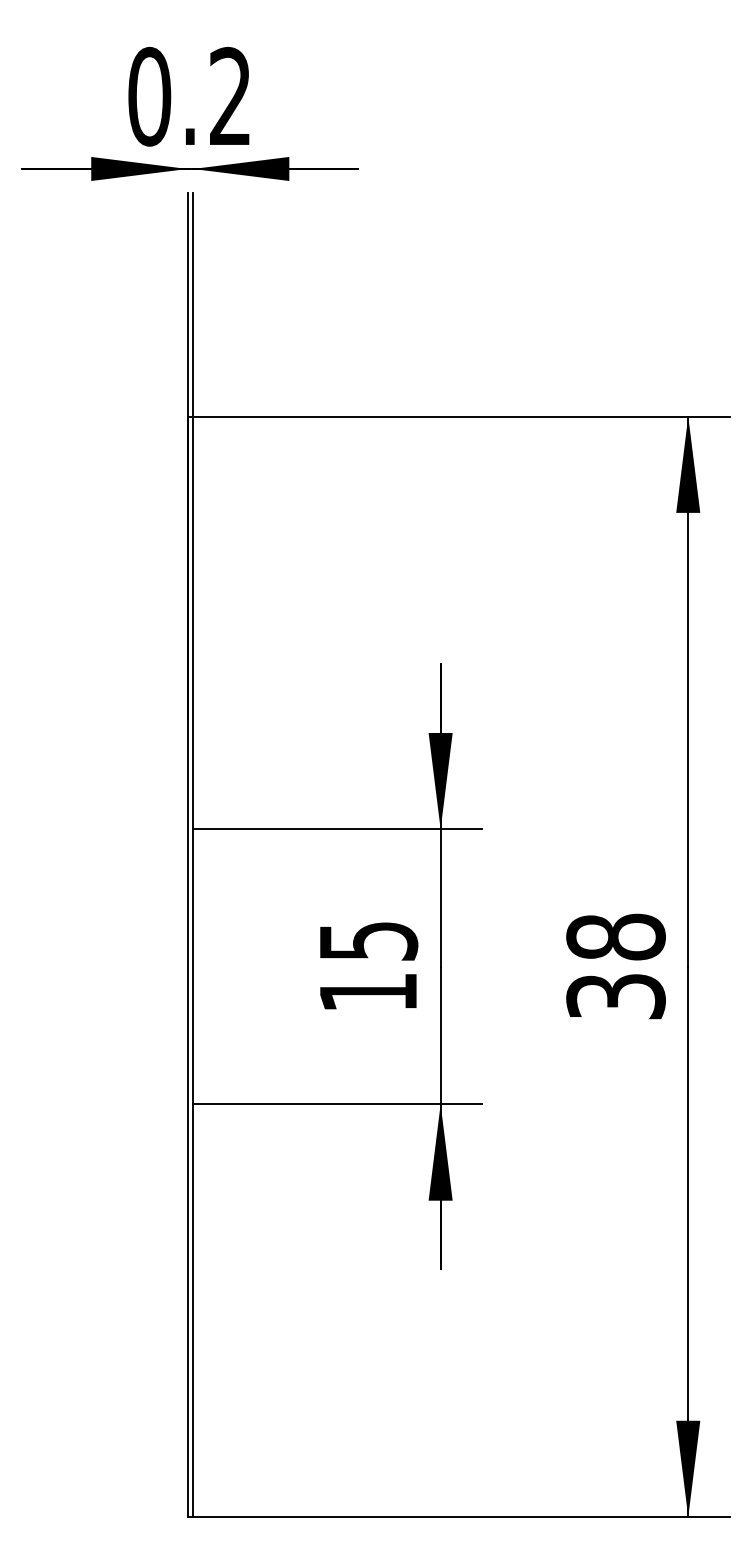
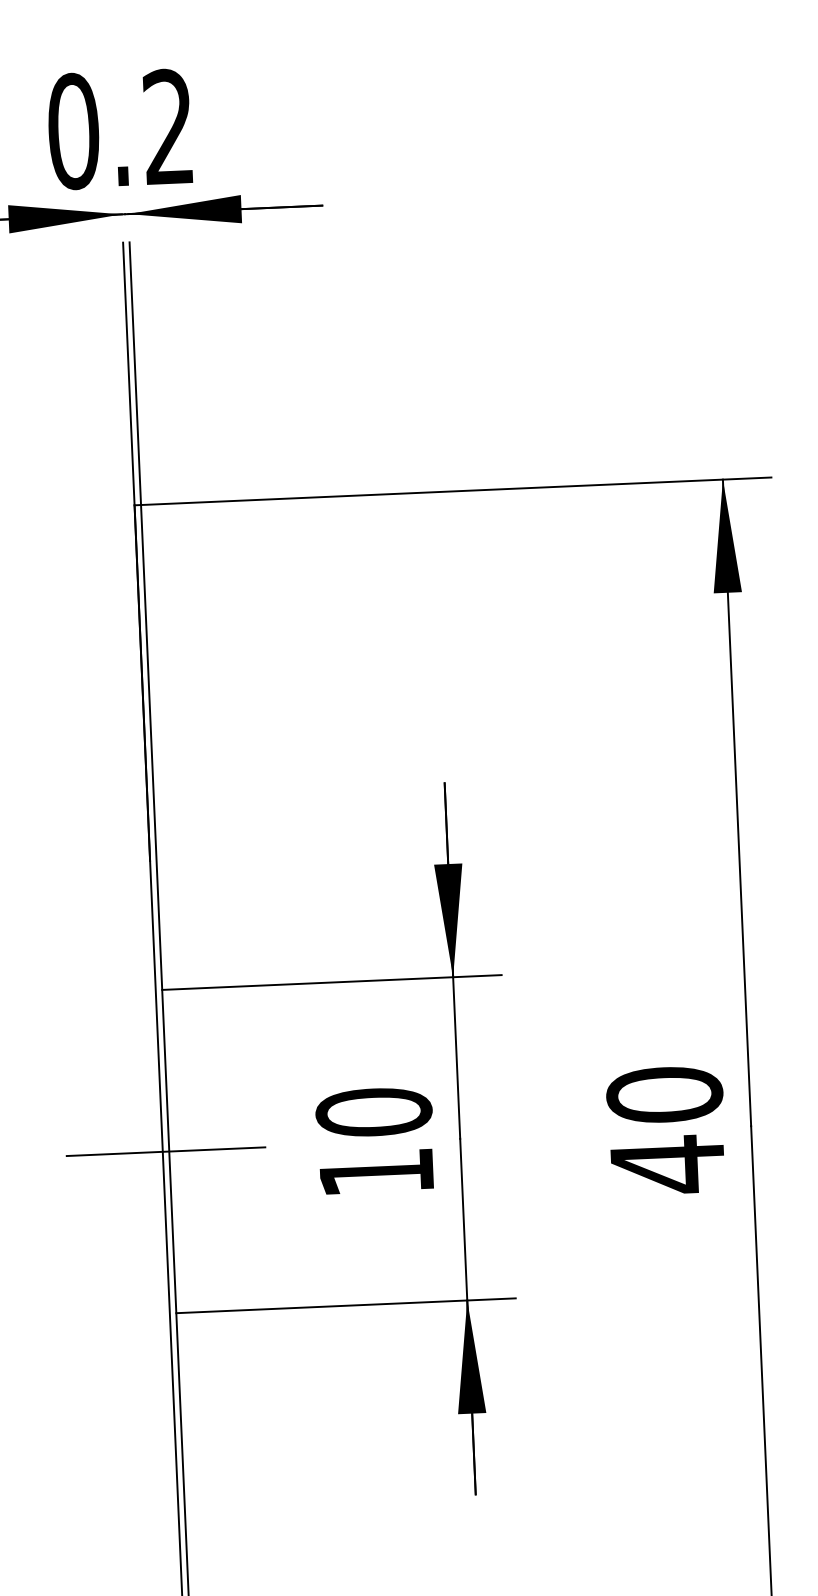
text: (368, 940) -> (374, 1111), 15 -> 10
line: (190, 966) -> (166, 1151), added
text: (615, 967) -> (665, 1130), 38 -> 40

